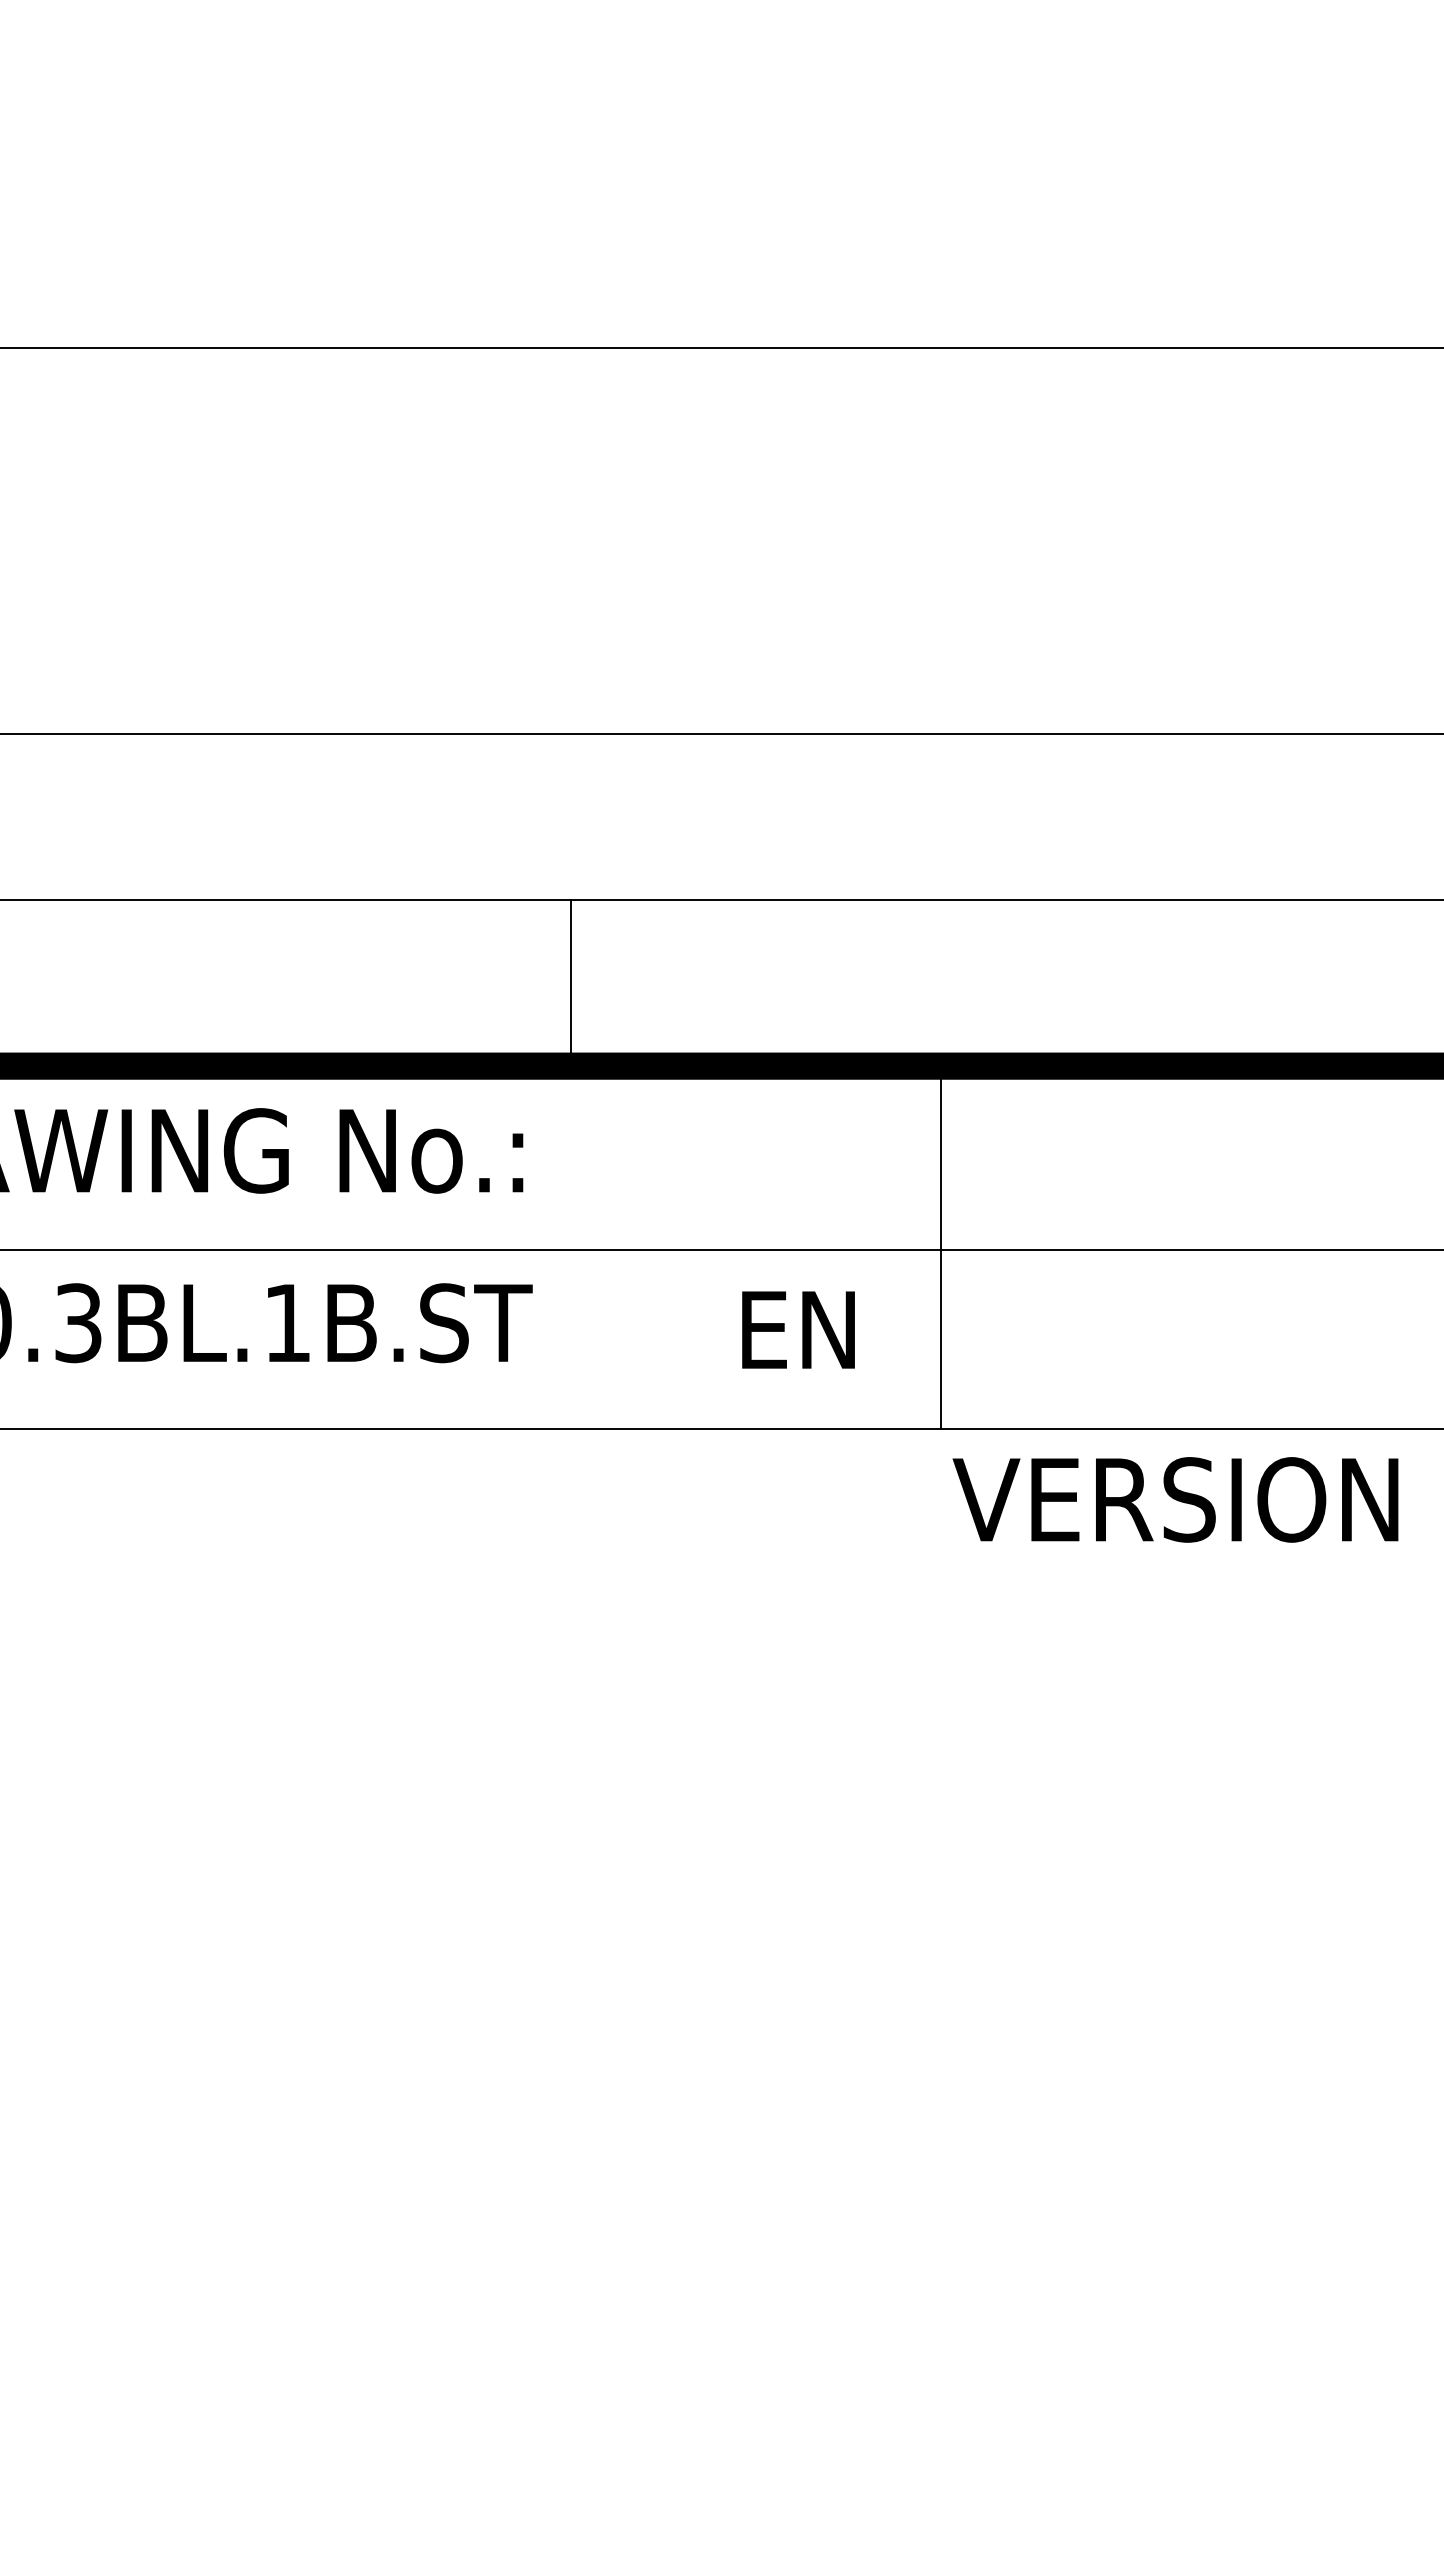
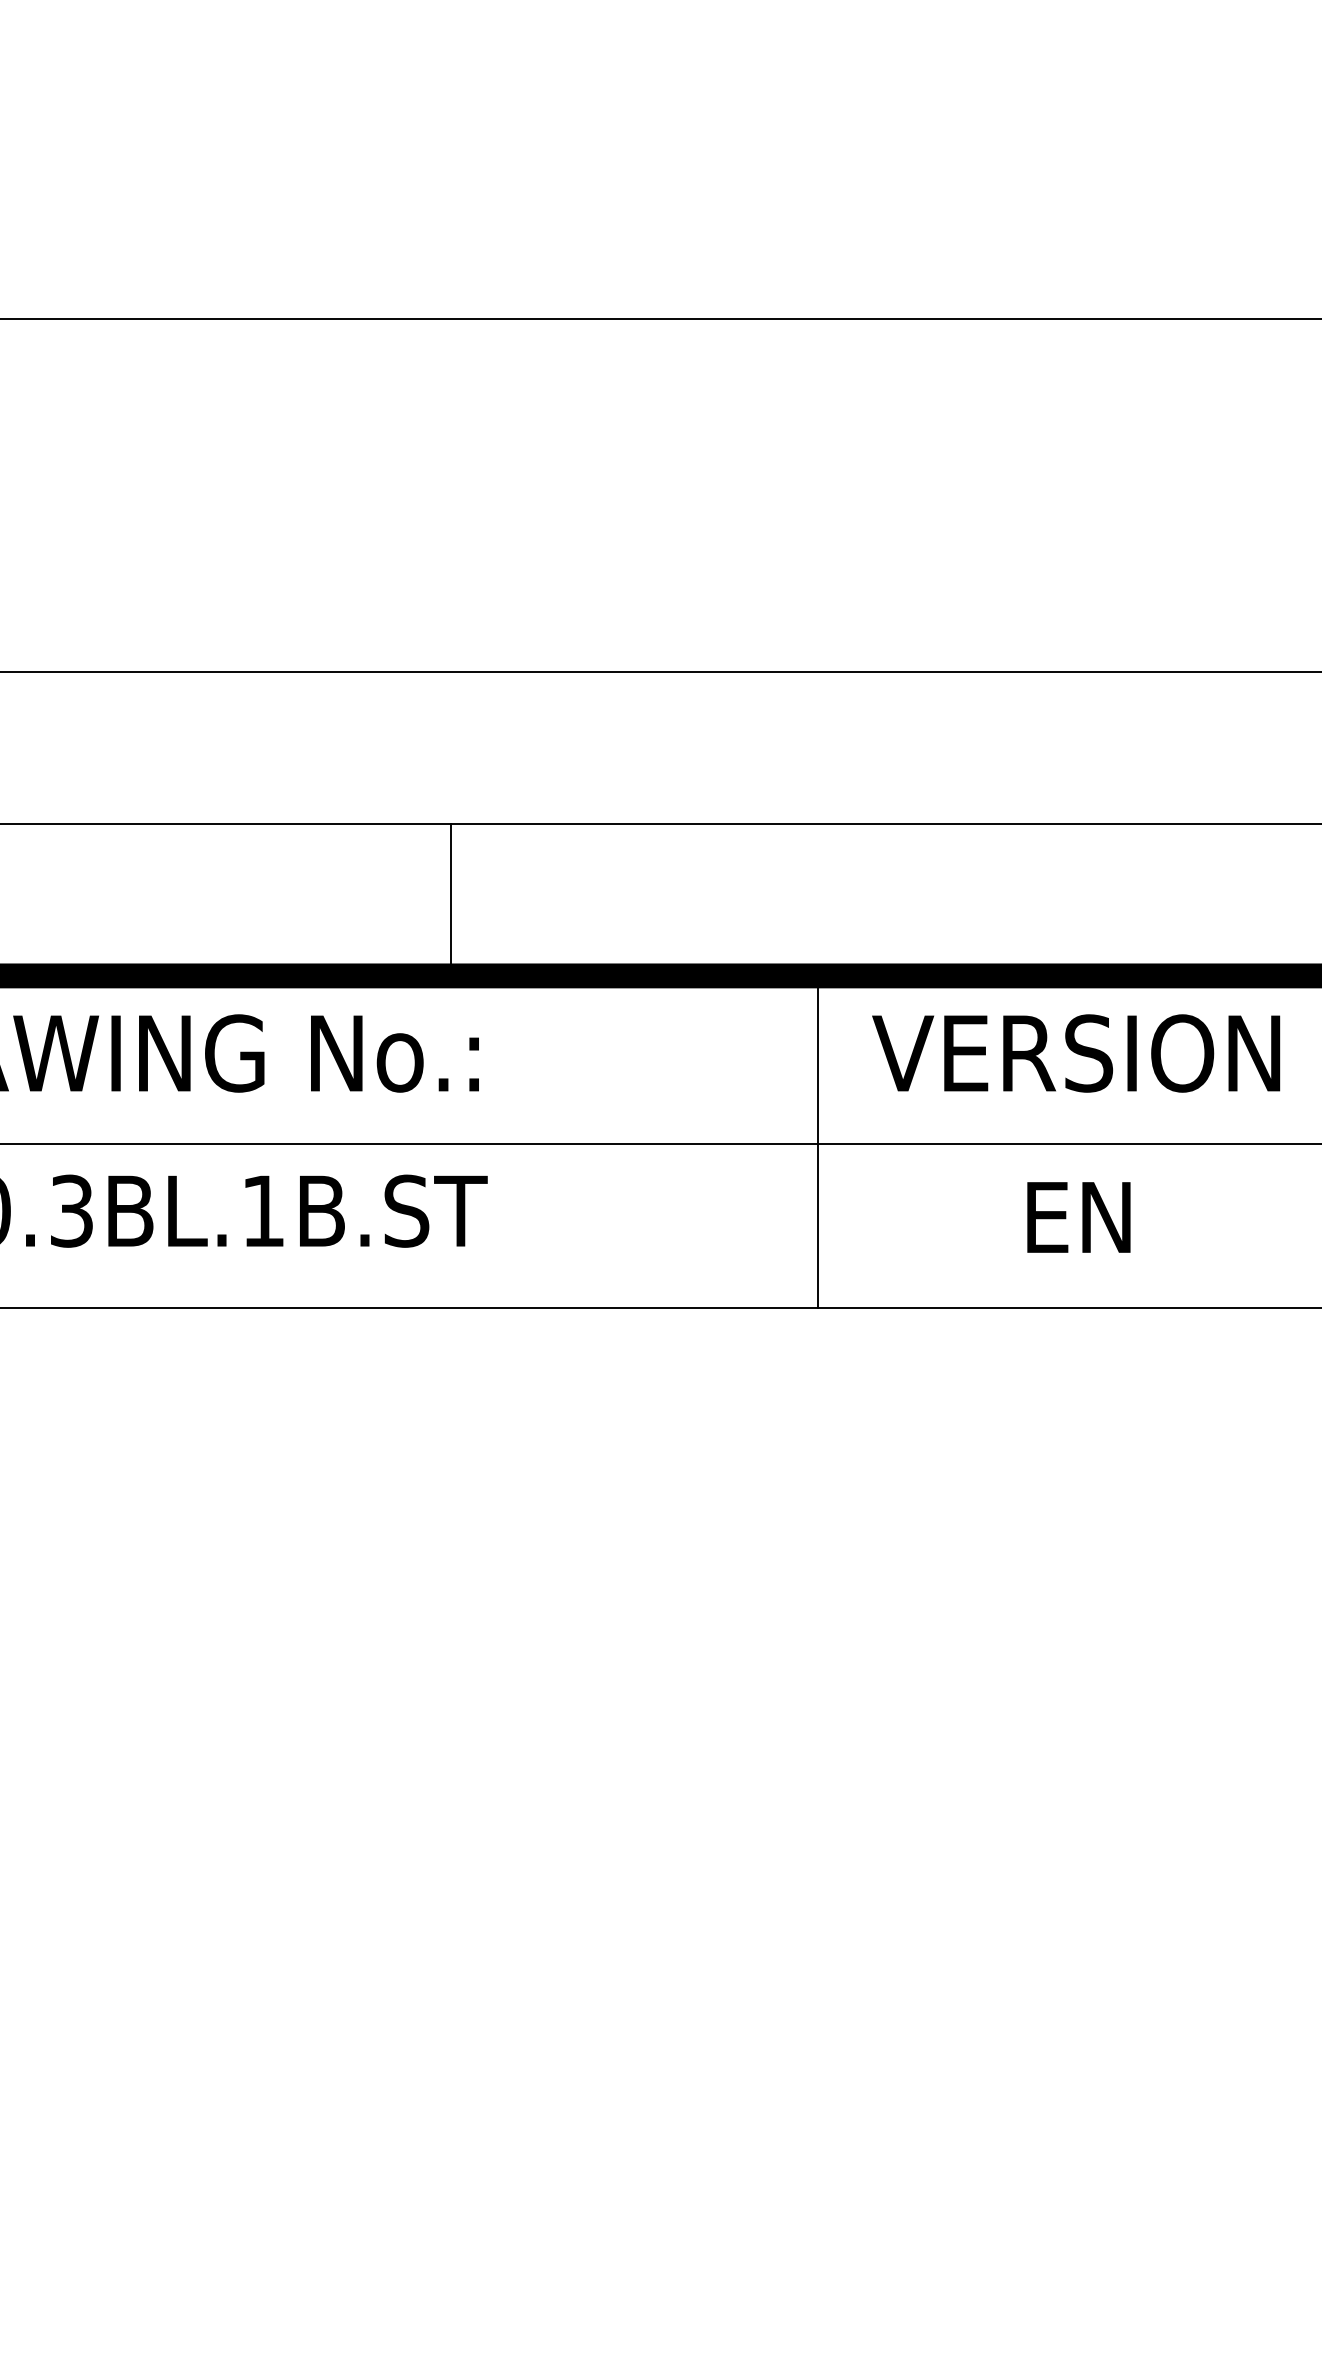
line: (571, 983) -> (450, 900), moved
line: (940, 1247) -> (817, 1141), moved
text: (798, 1329) -> (1078, 1216), moved
text: (1175, 1499) -> (1076, 1053), moved

